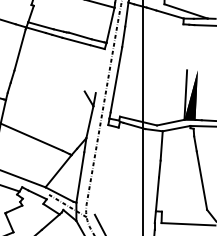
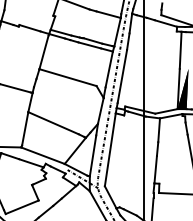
line: (187, 46) -> (180, 49), added
line: (99, 71) -> (108, 69), added
line: (48, 80) -> (67, 77), added
line: (100, 169) -> (109, 149), added

